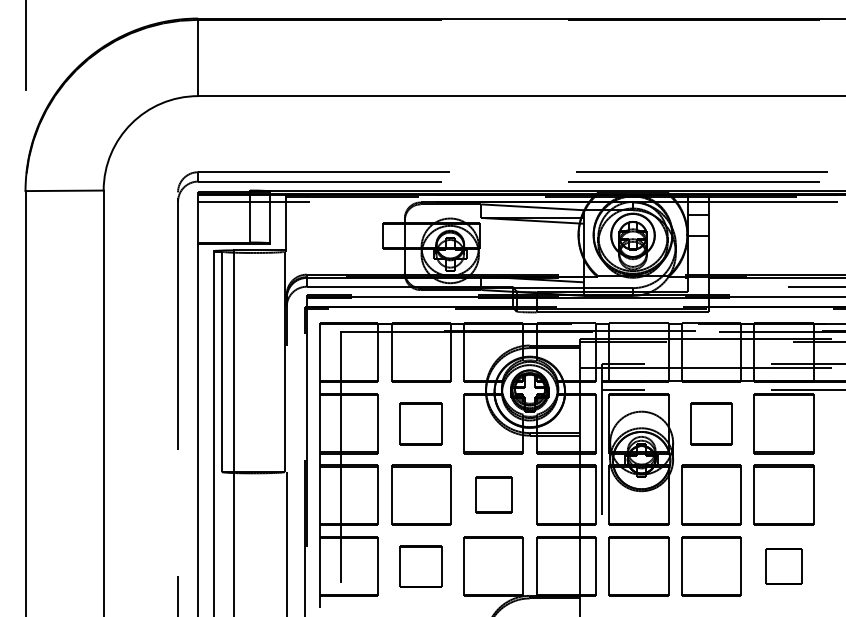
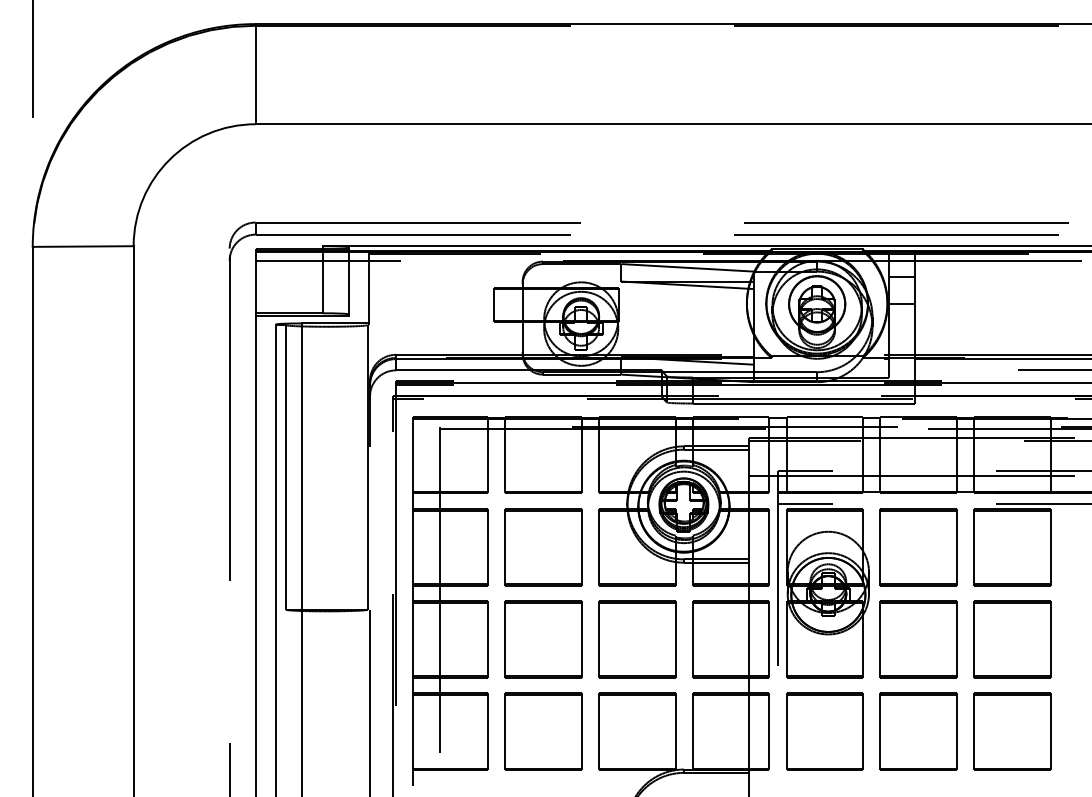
part: (421, 423) -> (543, 547), size x1.43
part: (711, 423) -> (918, 547), size x1.43
part: (493, 495) -> (637, 639), size x1.67
part: (421, 566) -> (543, 731), size x1.43
part: (784, 566) -> (1012, 731), size x1.67

